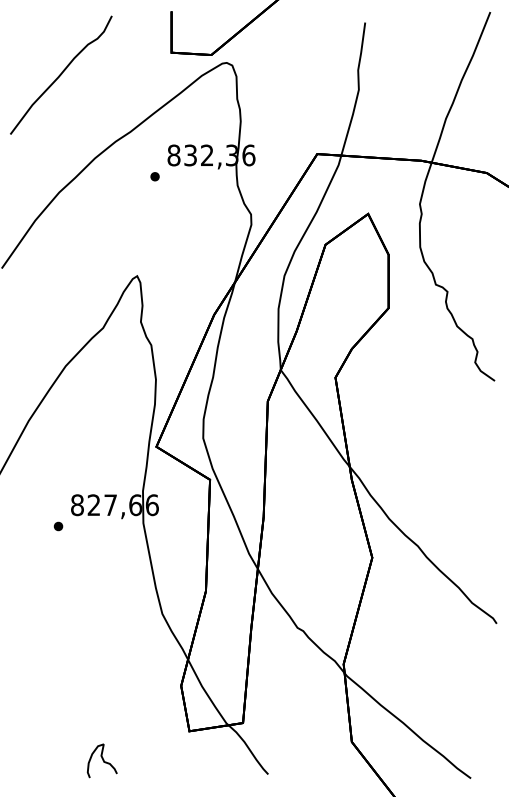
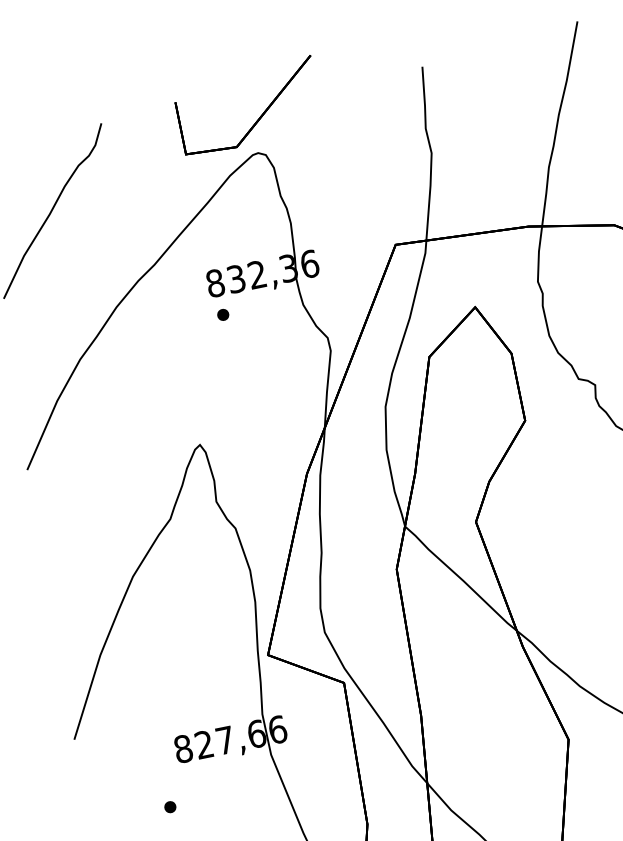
part: (154, 176) -> (222, 314), moved
part: (58, 526) -> (170, 807), moved

